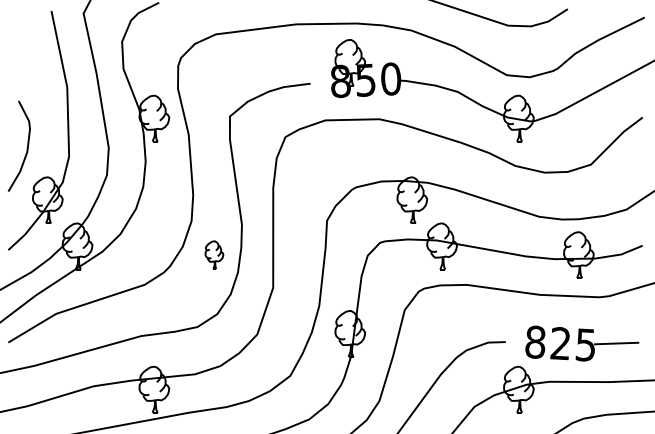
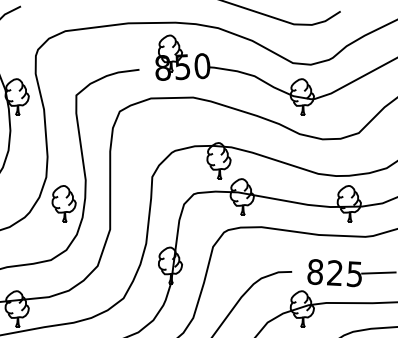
part: (214, 254) -> (64, 203), size x1.67

